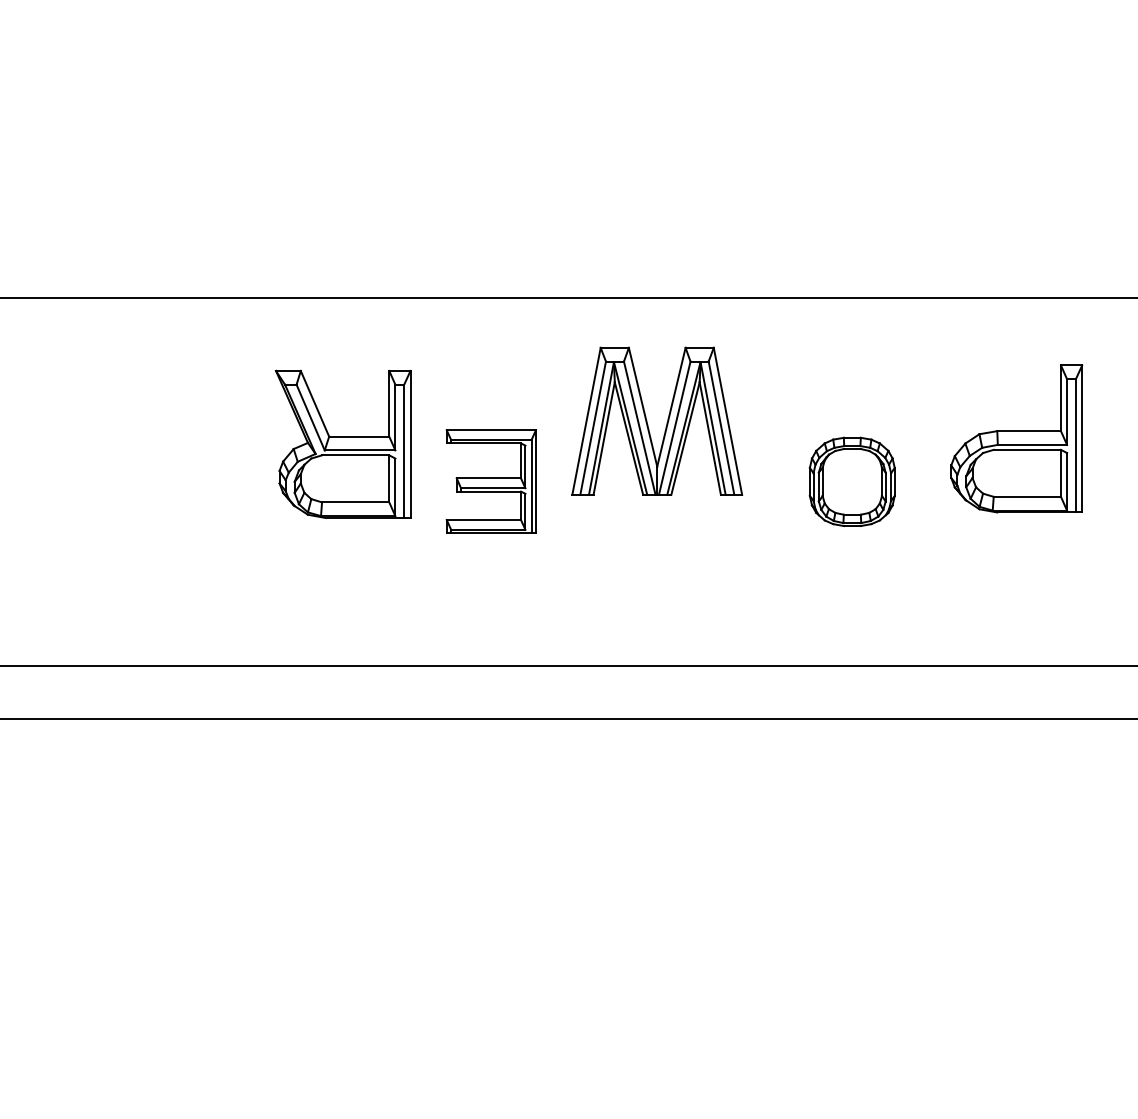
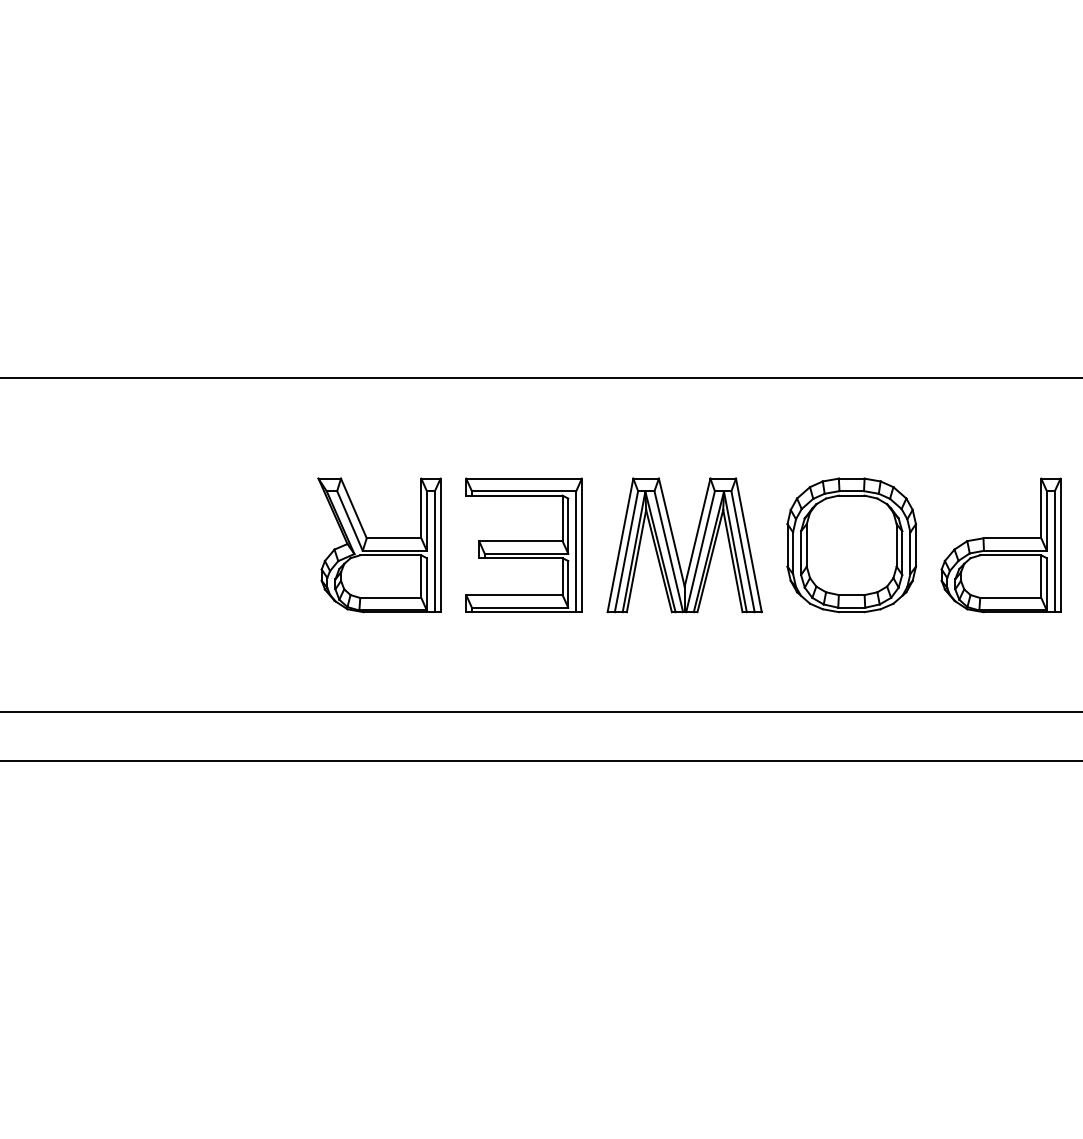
part: (648, 422) -> (676, 546), moved
part: (1016, 439) -> (1000, 545), moved
part: (343, 444) -> (379, 545), moved
part: (490, 480) -> (523, 544), size x1.43
part: (851, 481) -> (851, 545), size x1.67

